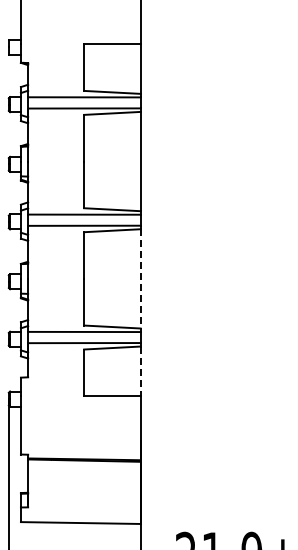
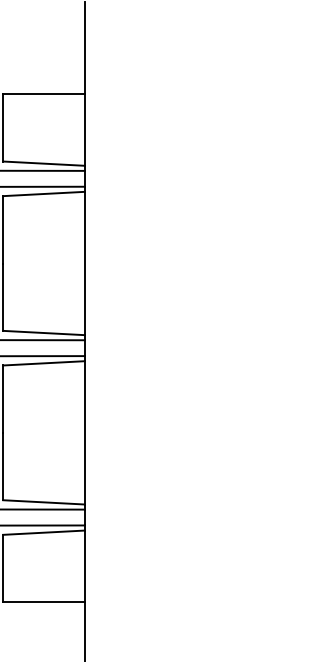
line: (140, 278) -> (84, 432), dashed -> solid
line: (140, 371) -> (84, 566), dashed -> solid

